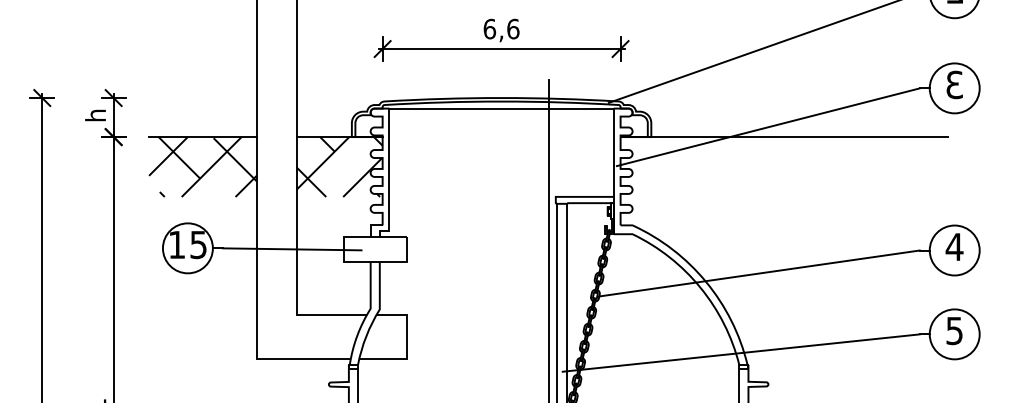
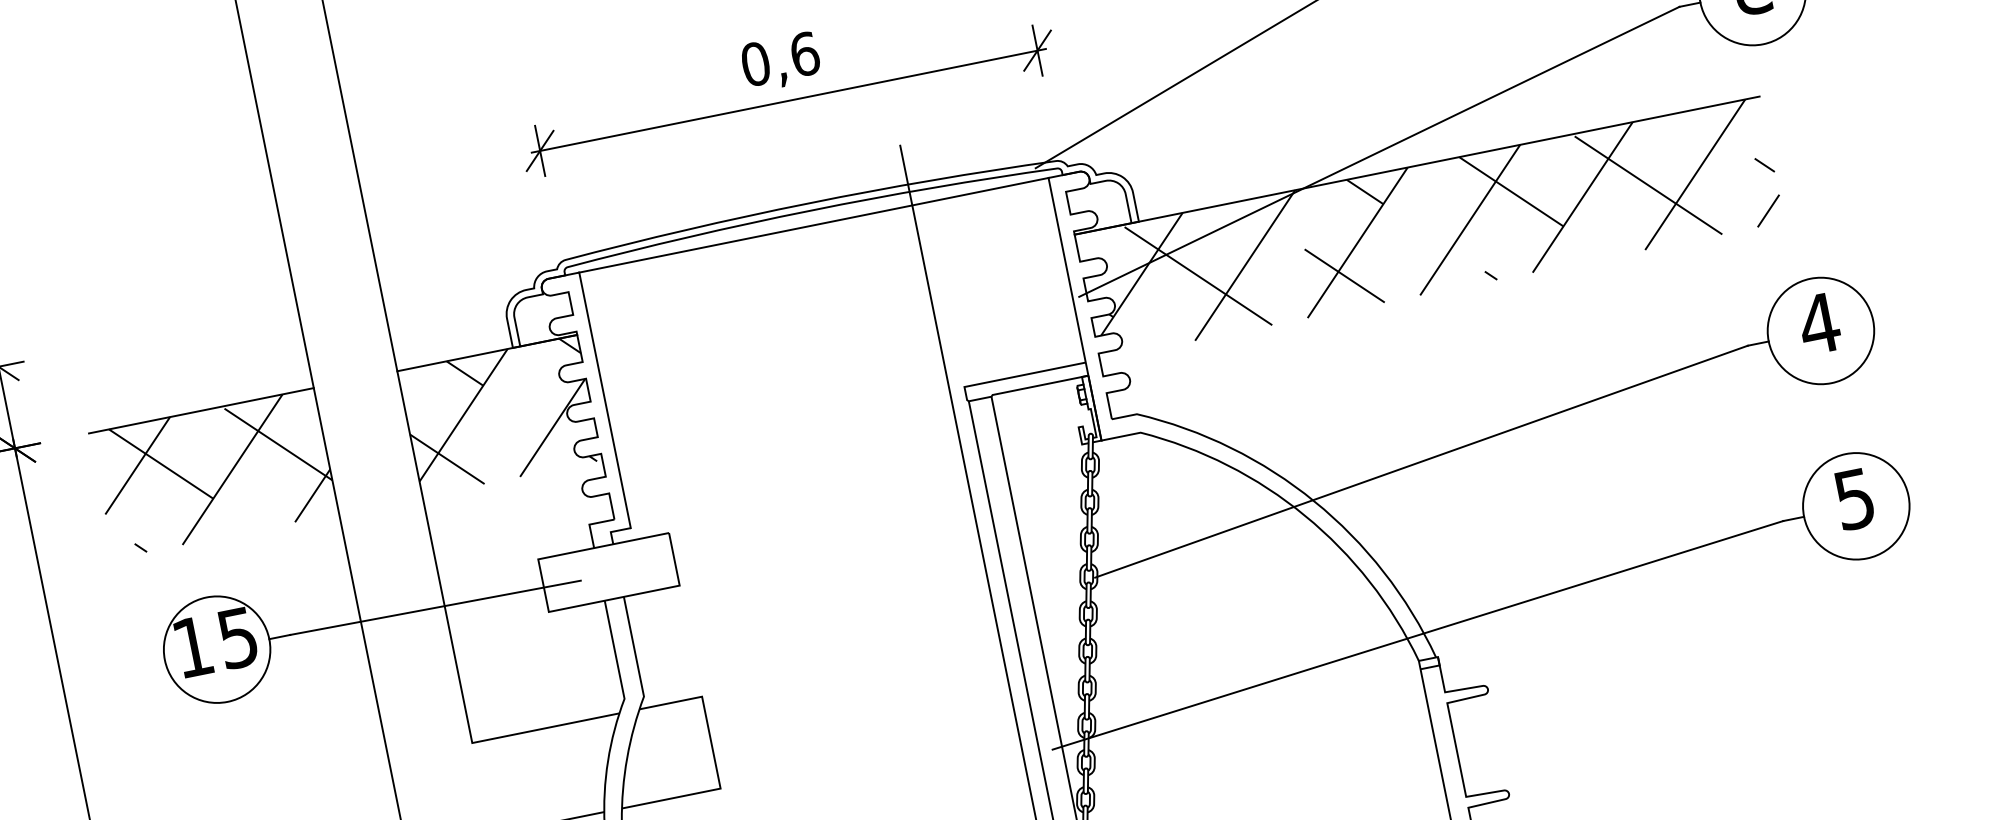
text: (489, 28) -> (754, 62), 6,6 -> 0,6
hatch: (784, 167) -> (1430, 229), added

